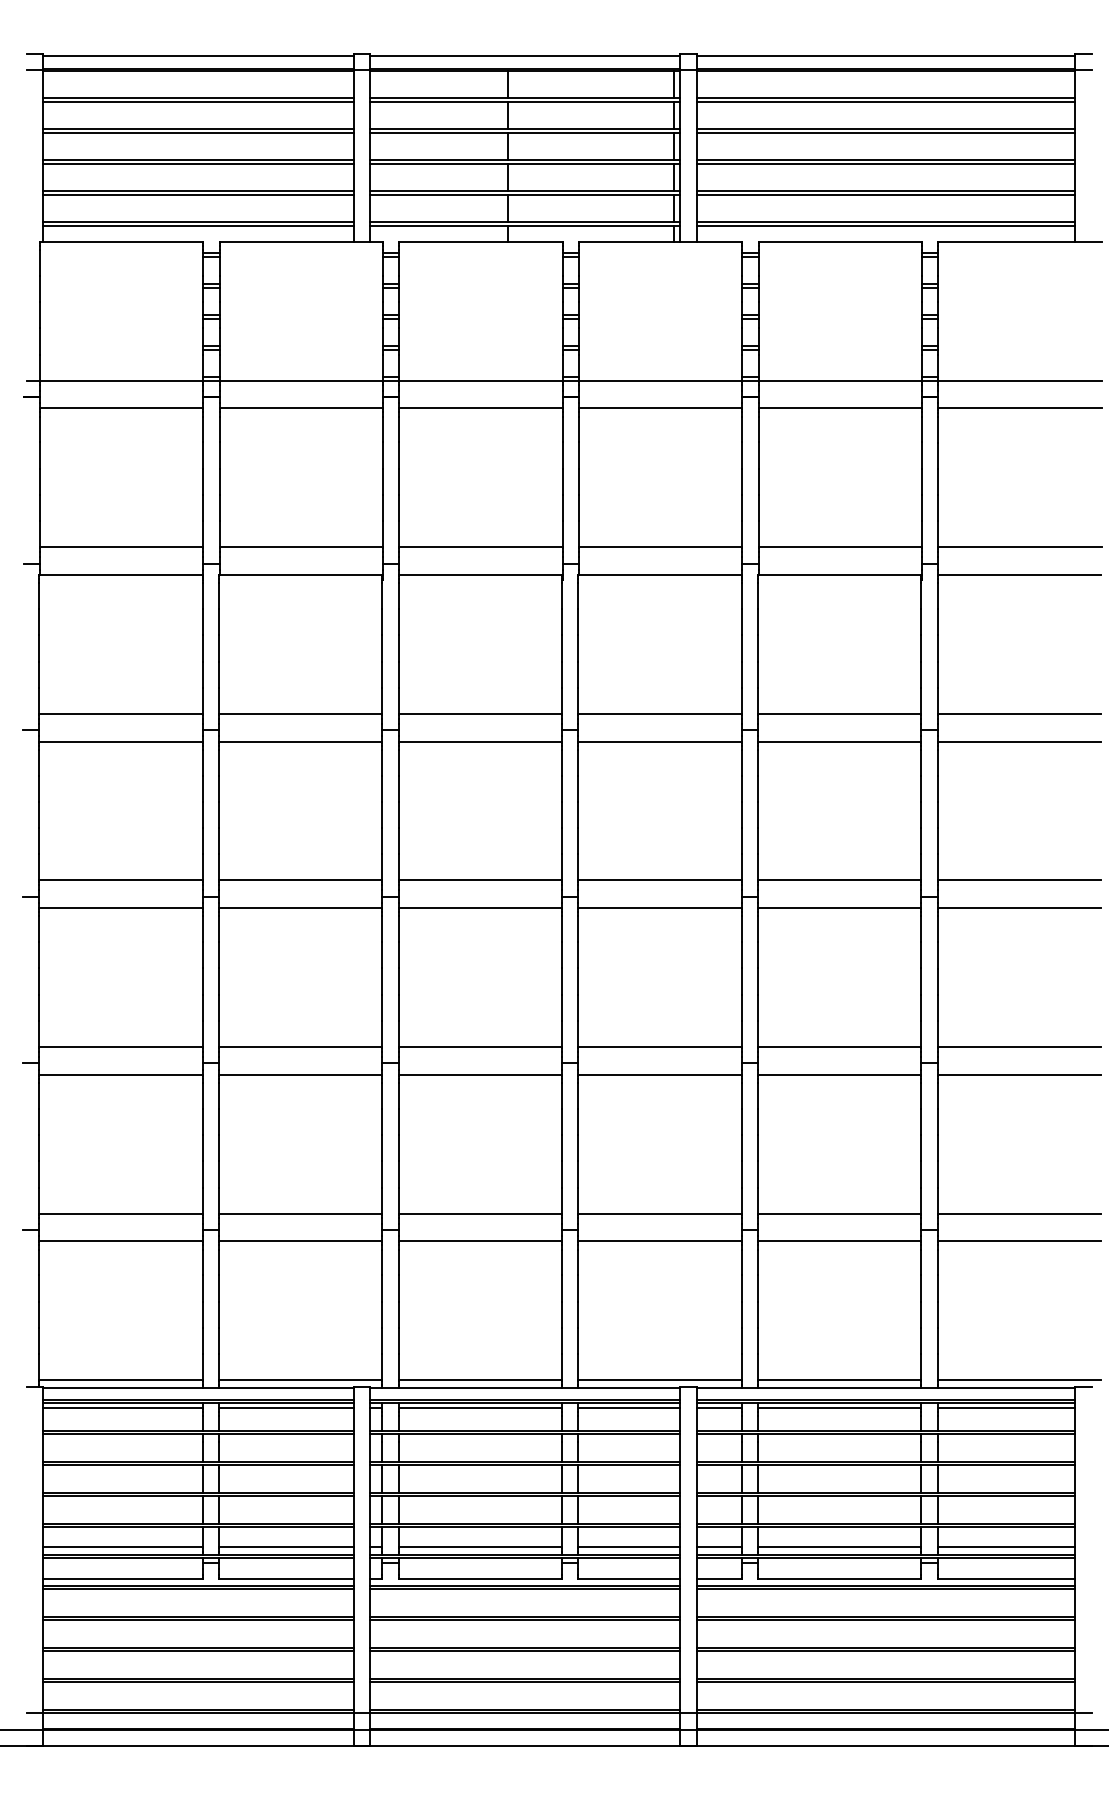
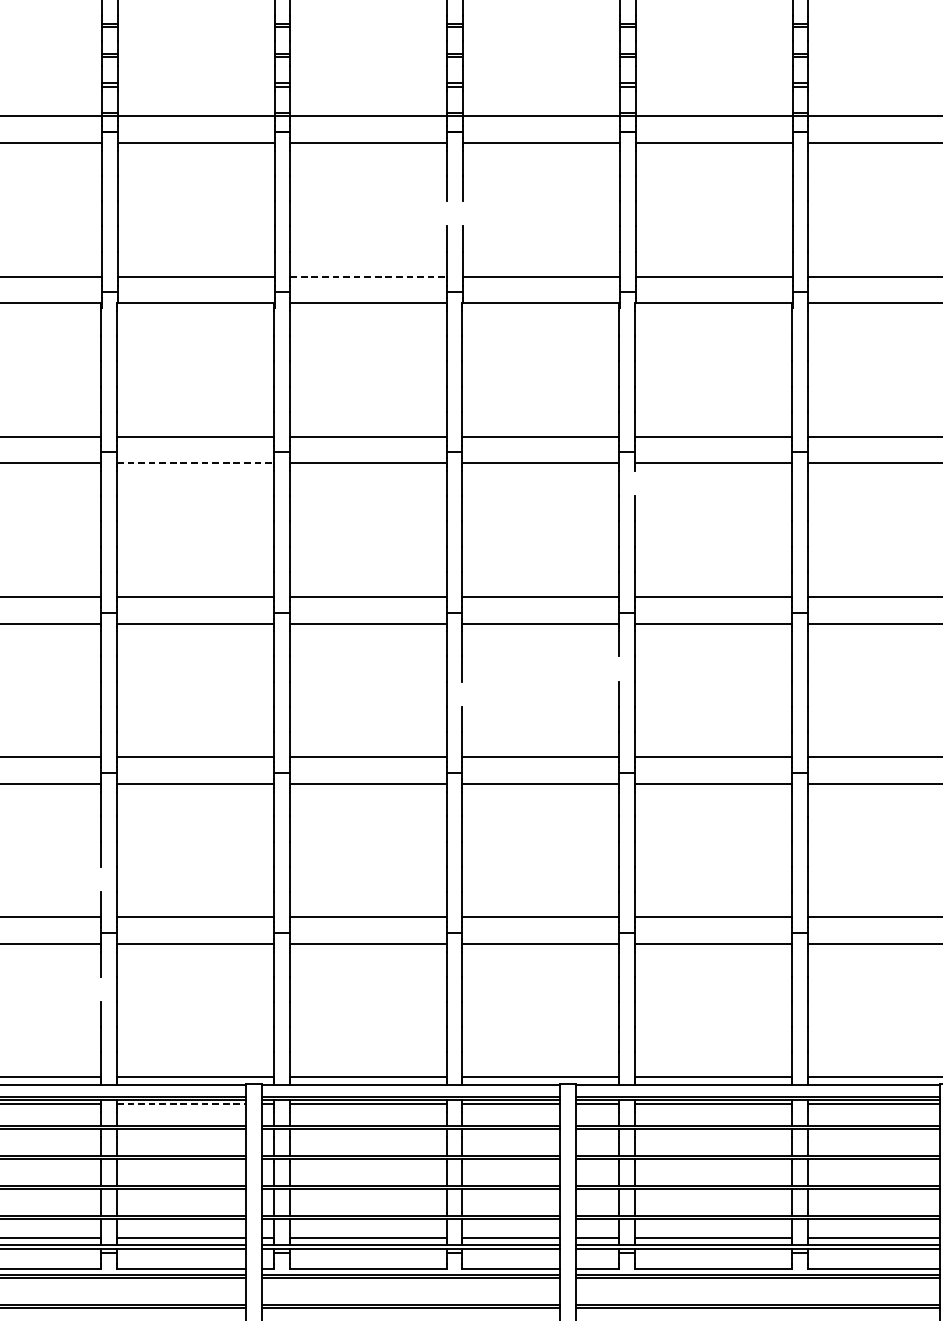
line: (562, 481) -> (447, 213), removed
line: (578, 481) -> (462, 213), removed
line: (480, 547) -> (368, 276), solid -> dashed
line: (300, 741) -> (195, 463), solid -> dashed
line: (758, 762) -> (635, 483), removed
line: (741, 955) -> (619, 669), removed
line: (578, 981) -> (462, 694), removed
line: (202, 1174) -> (101, 879), removed
line: (202, 1288) -> (101, 989), removed
line: (286, 1407) -> (181, 1103), solid -> dashed

